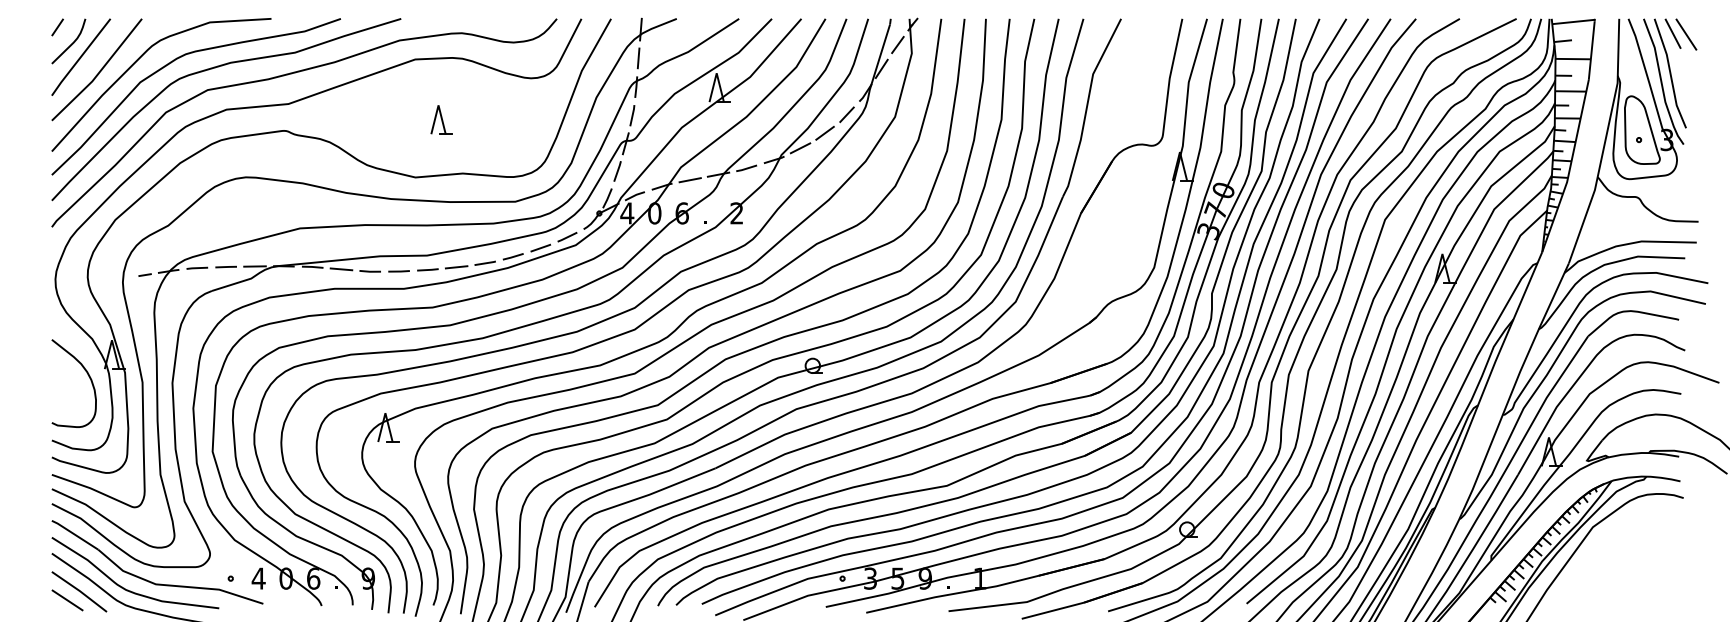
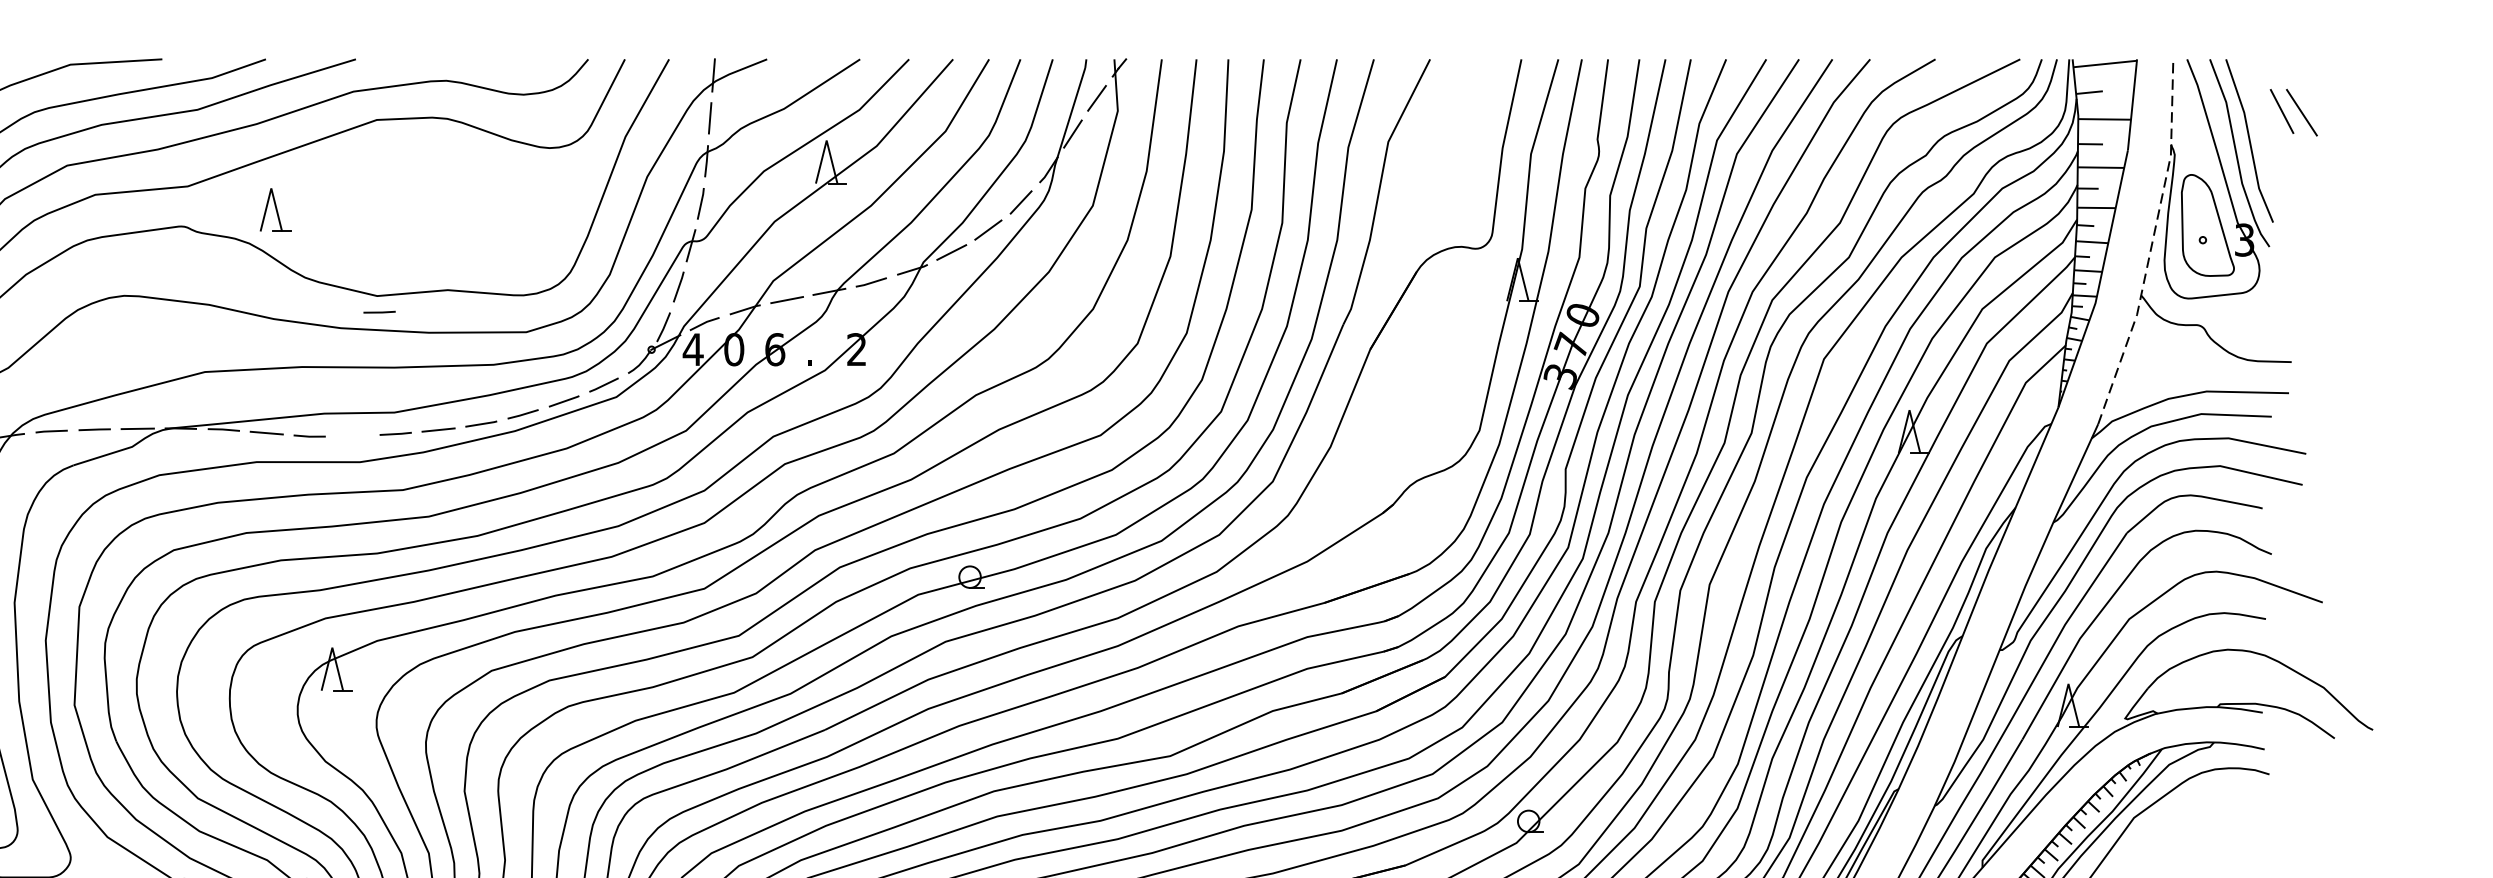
part: (1680, 34) -> (2293, 112), moved
part: (441, 119) -> (275, 209), moved
line: (1605, 142) -> (2152, 243), solid -> dashed
line: (398, 271) -> (378, 312), moved

